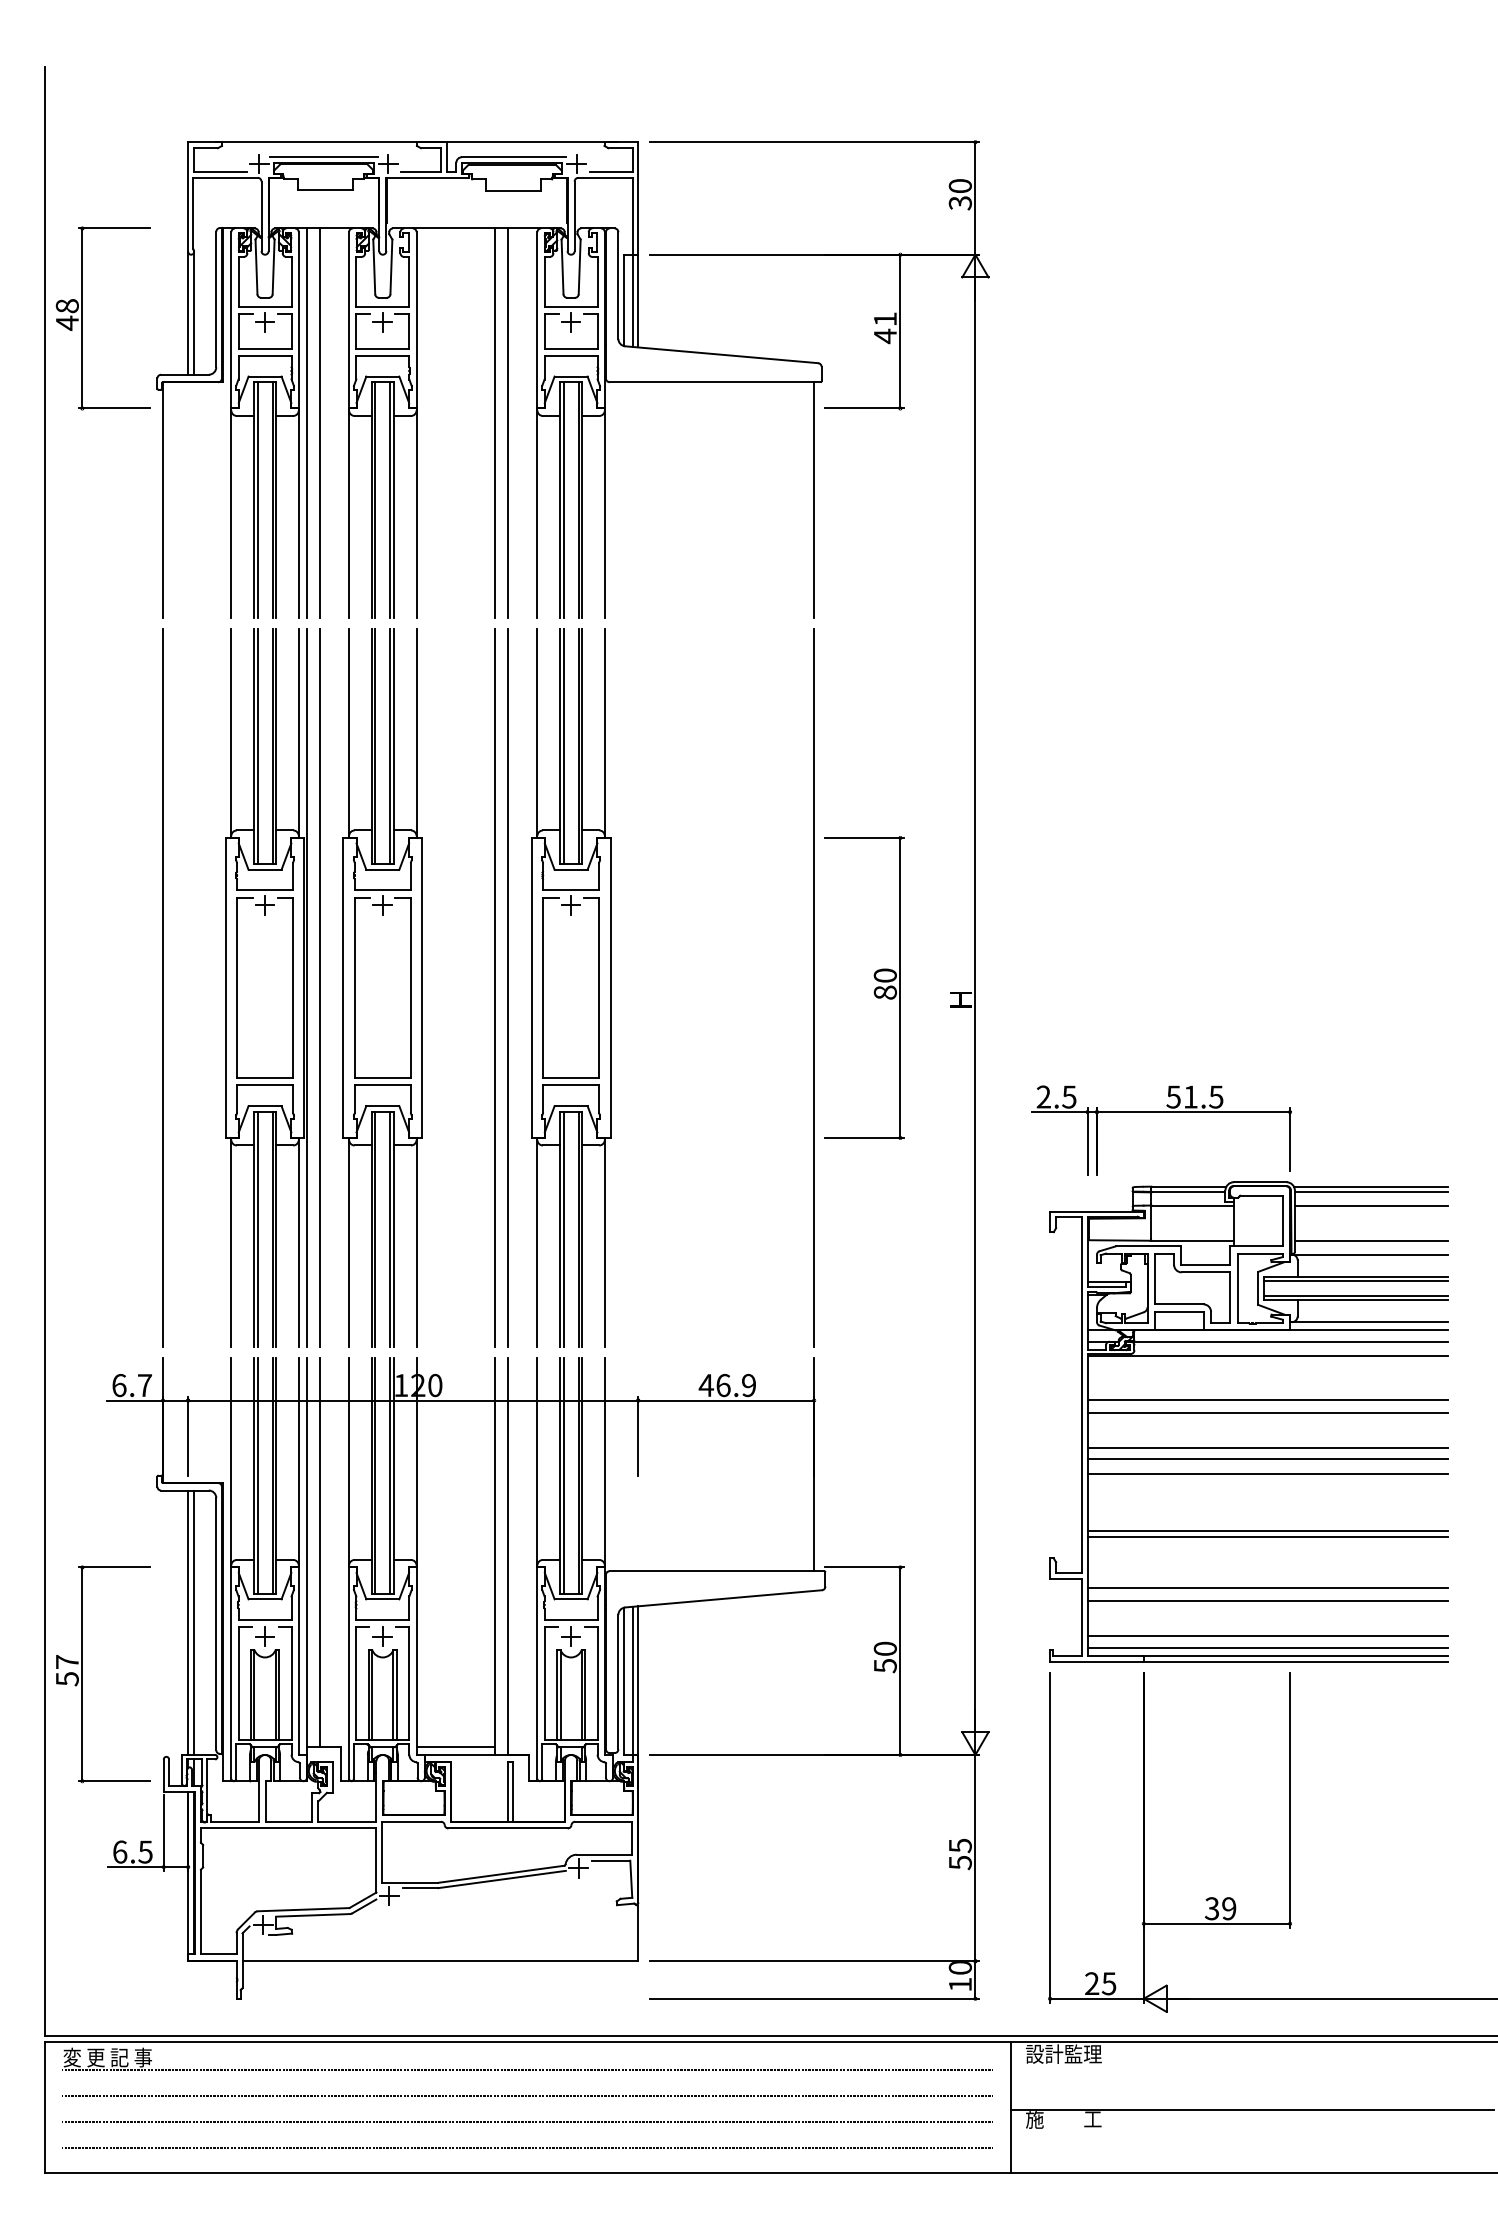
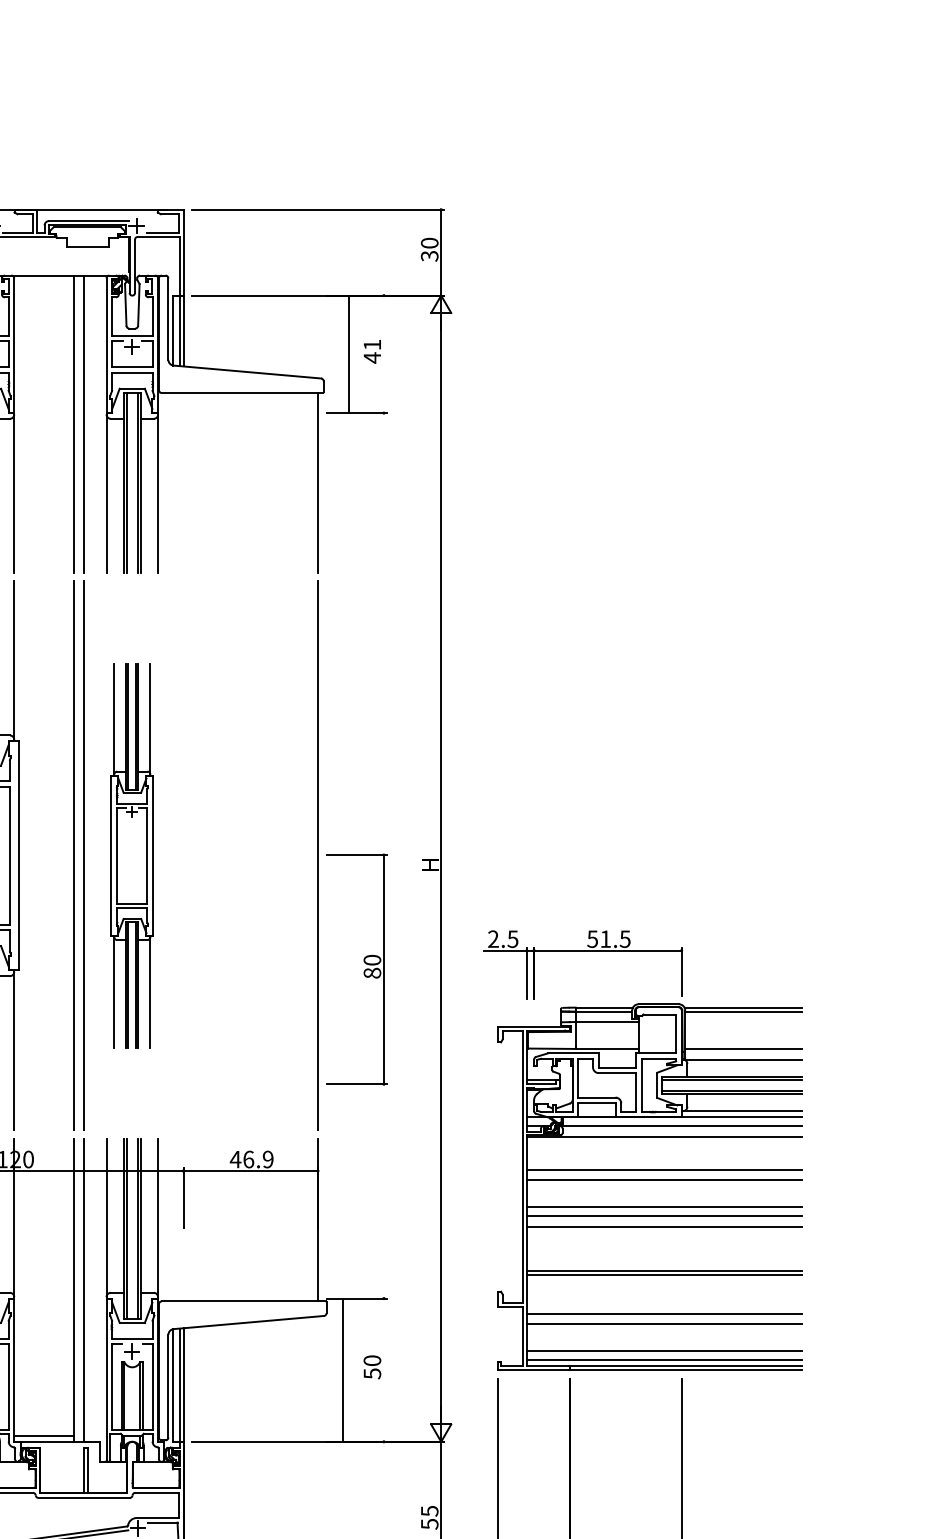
line: (900, 331) -> (348, 354), moved
part: (571, 987) -> (132, 855), size x0.7
part: (874, 989) -> (364, 970), moved
line: (1371, 1205) -> (743, 1022), removed
line: (900, 1660) -> (343, 1369), moved

